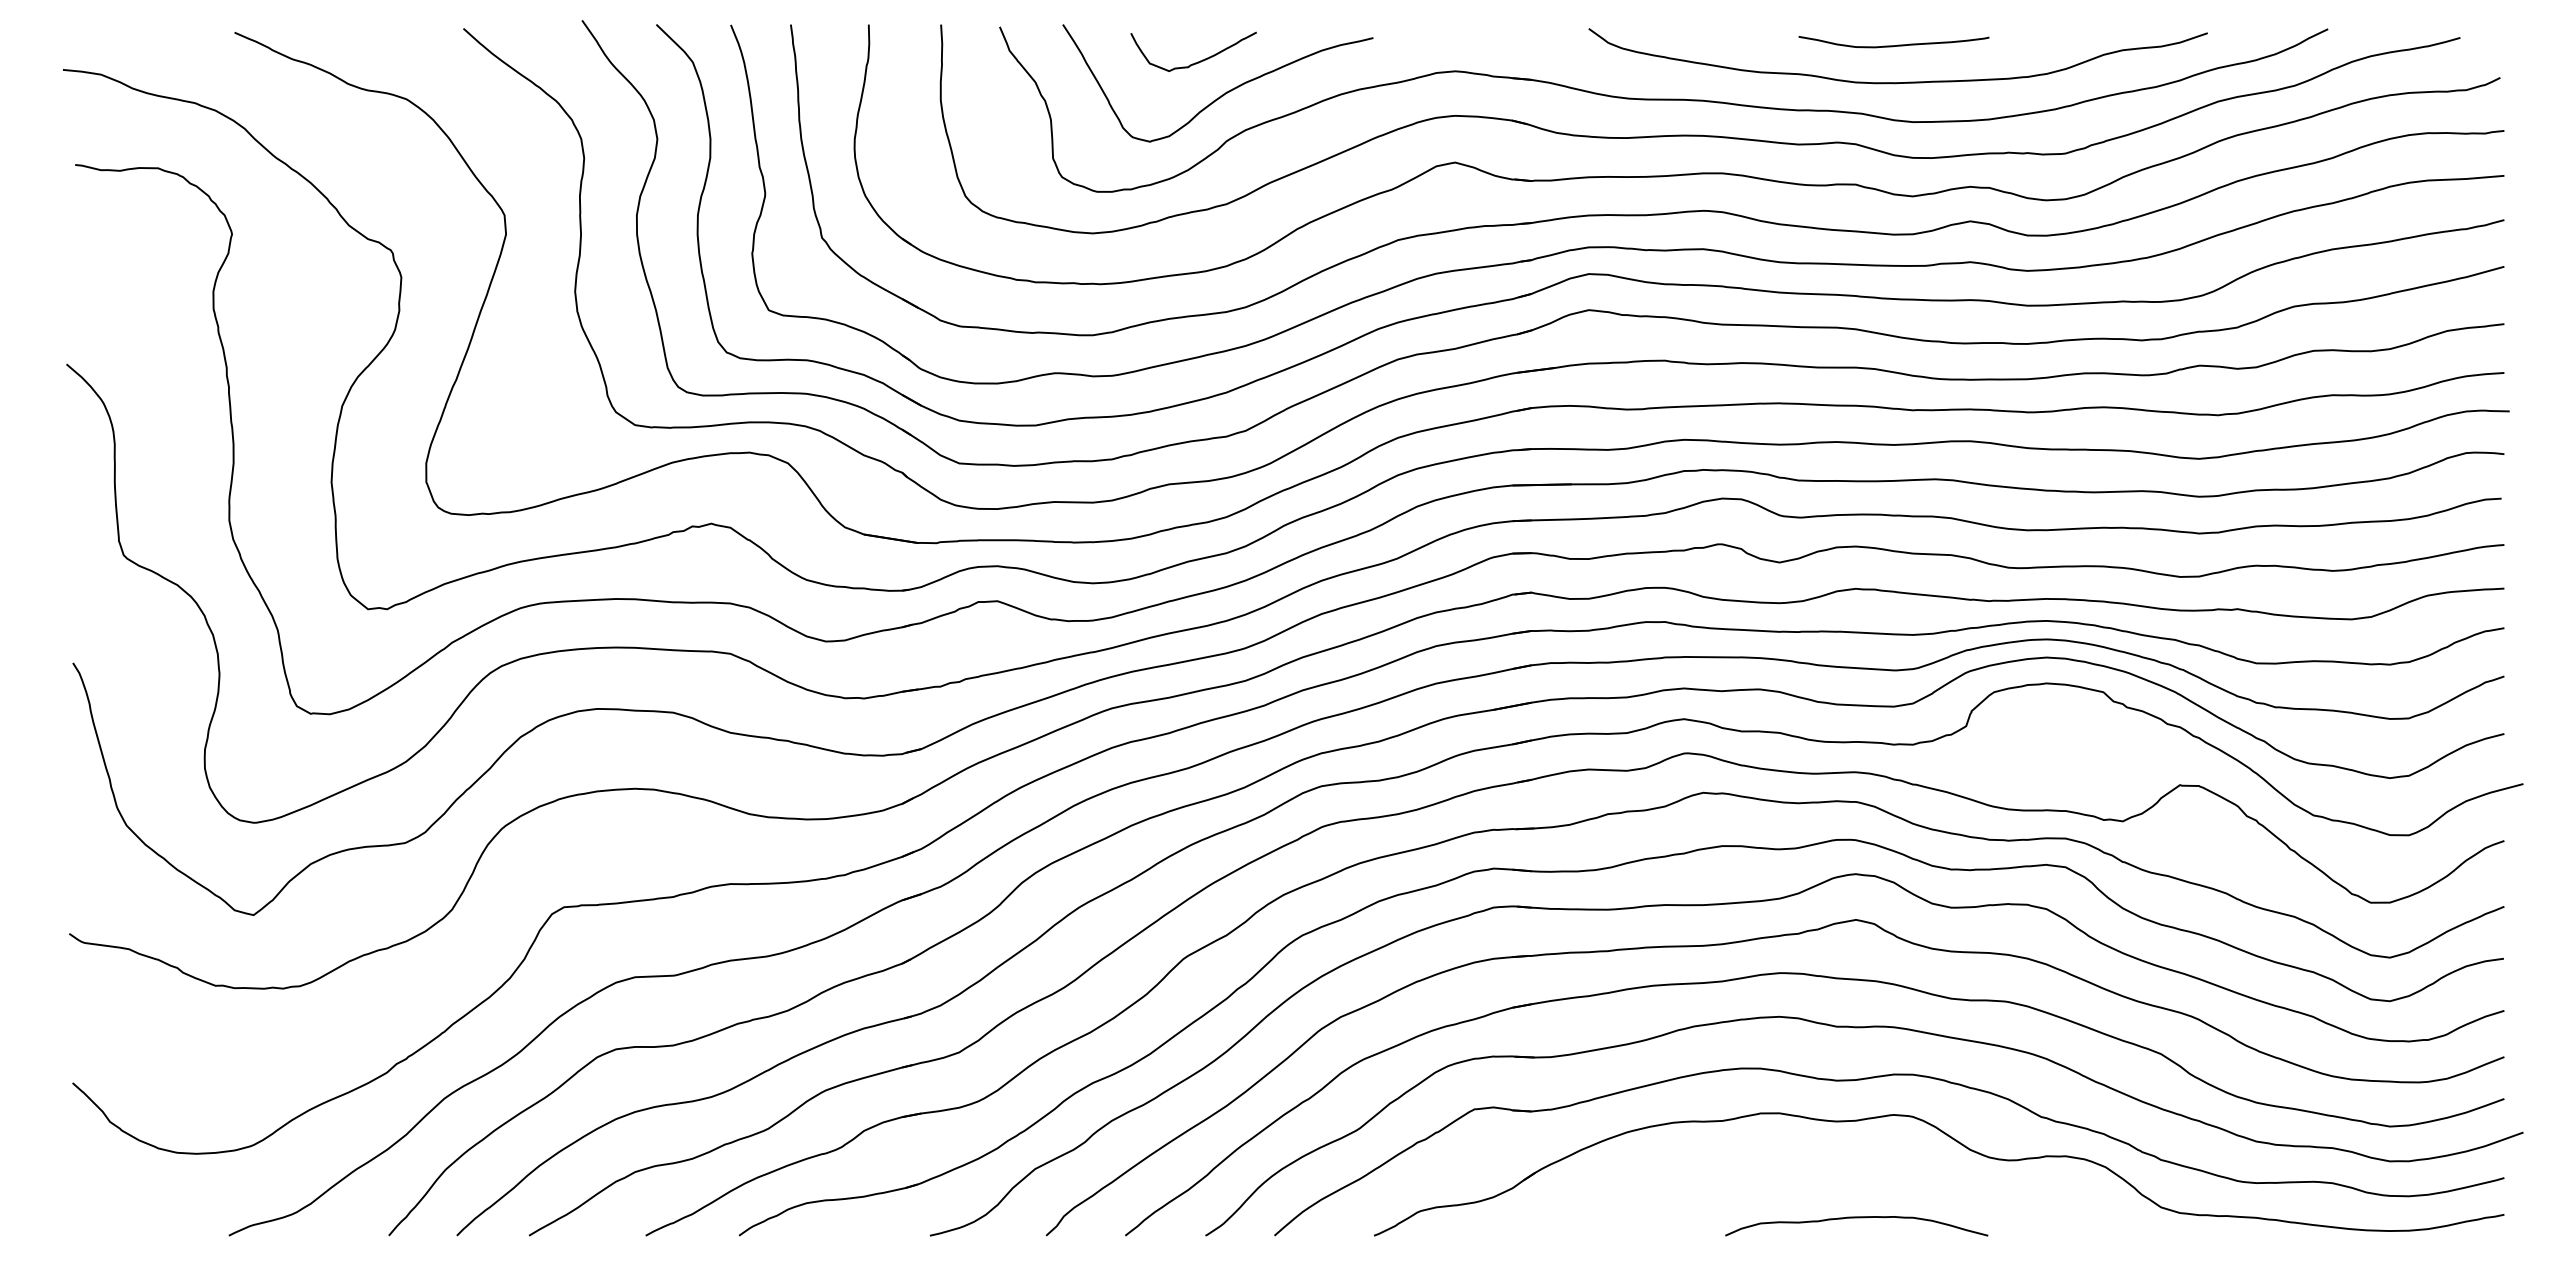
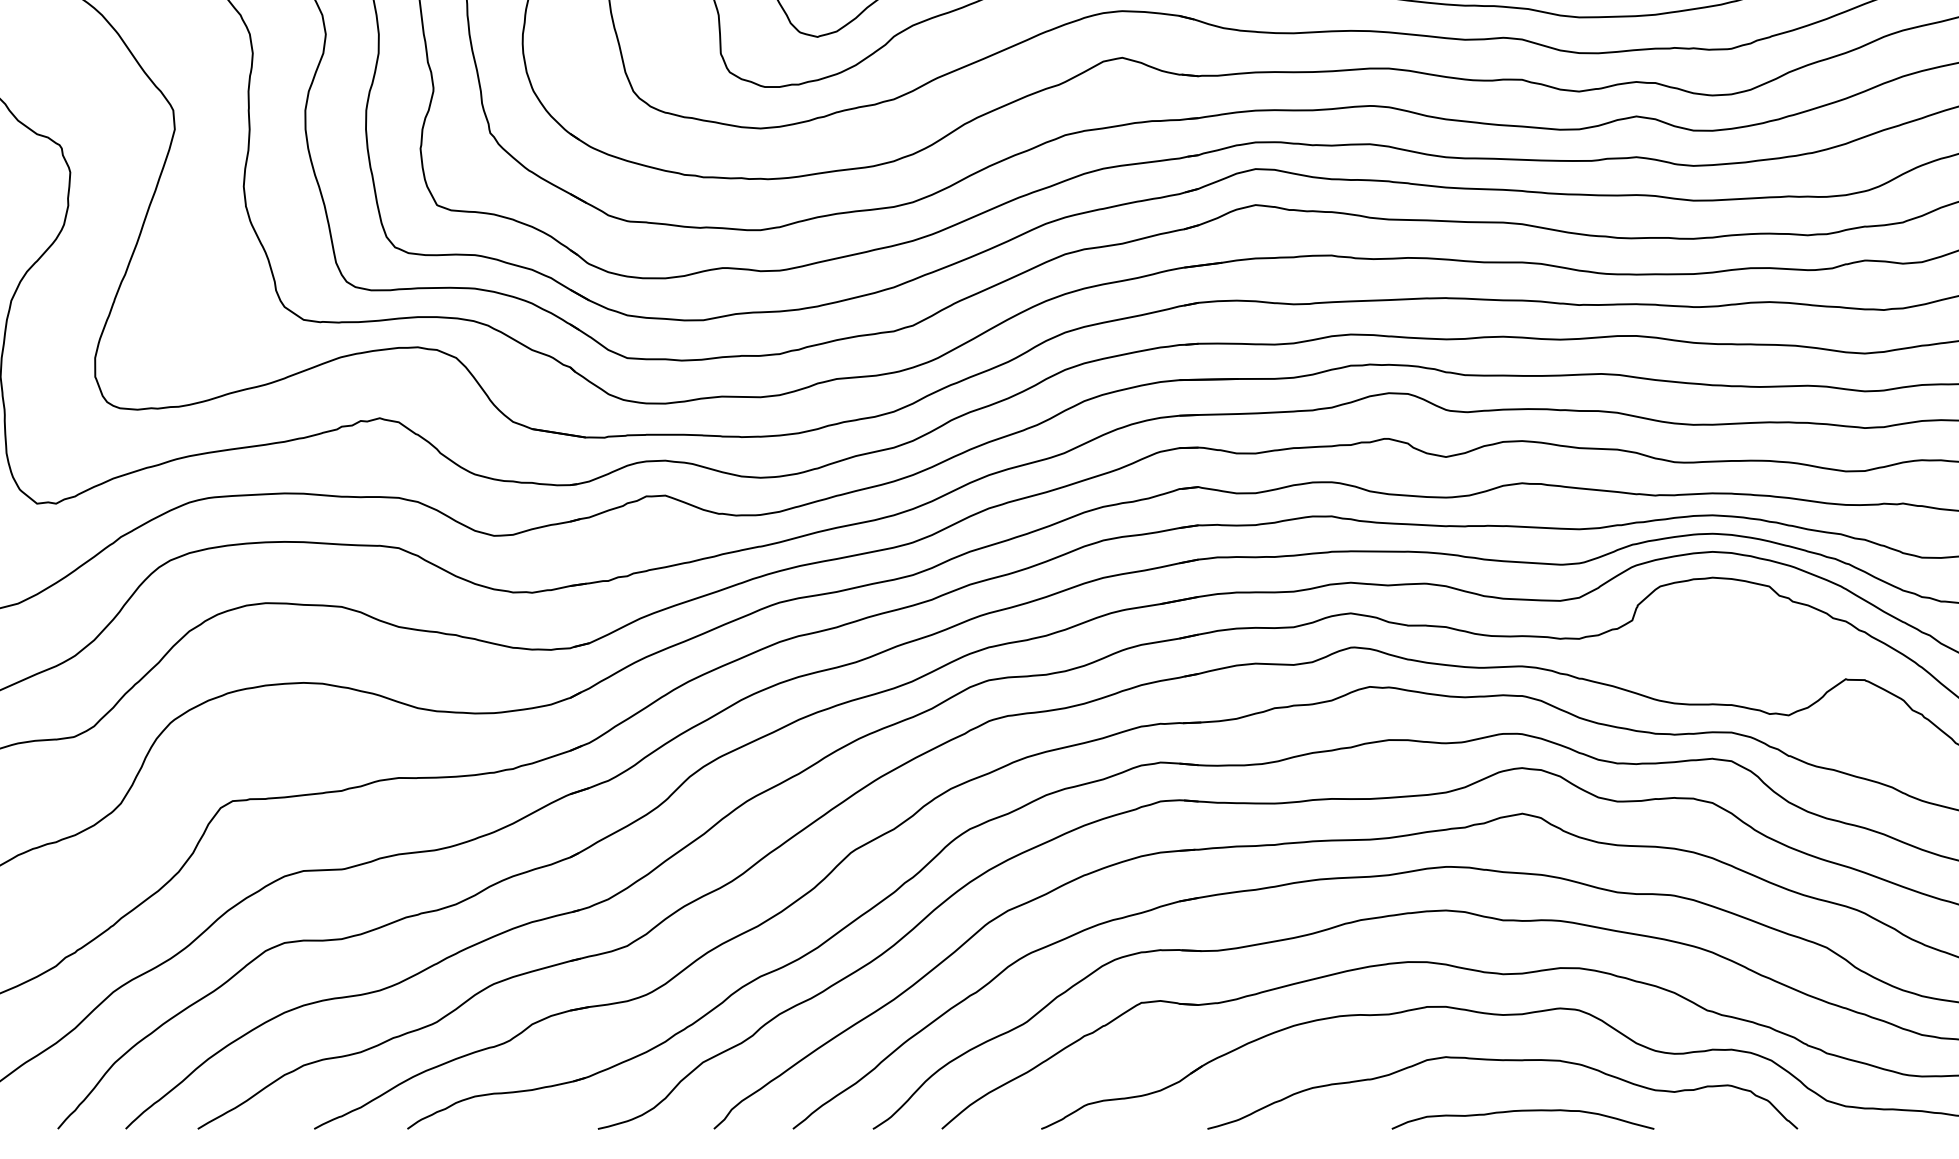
curve: (1836, 1167) -> (1502, 1060), added

